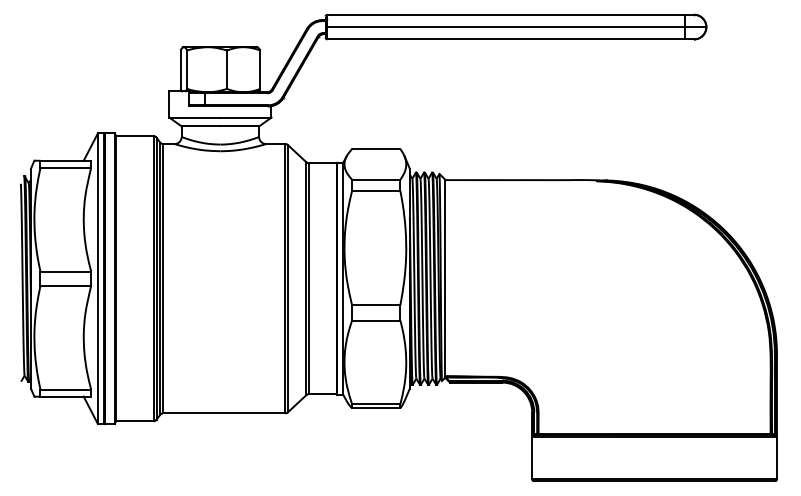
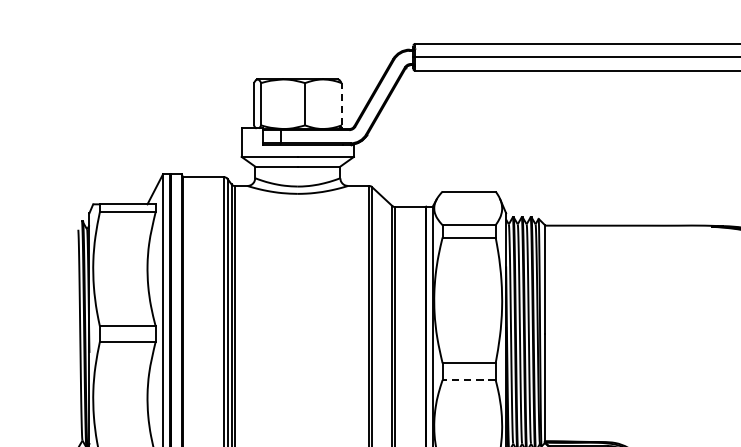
line: (260, 69) -> (341, 104), solid -> dashed
line: (375, 320) -> (468, 380), solid -> dashed

